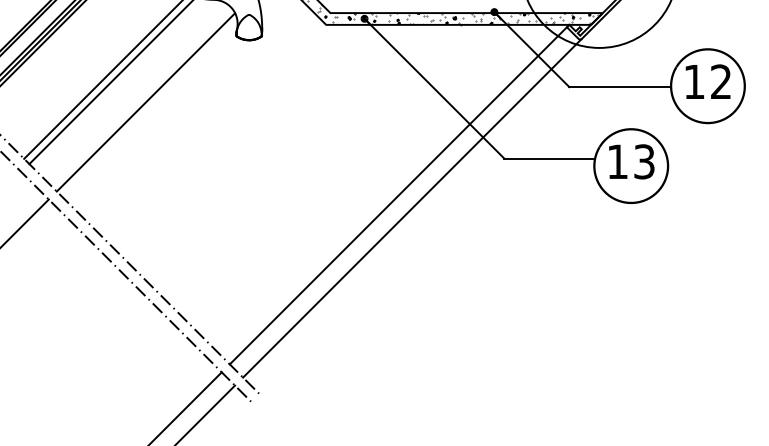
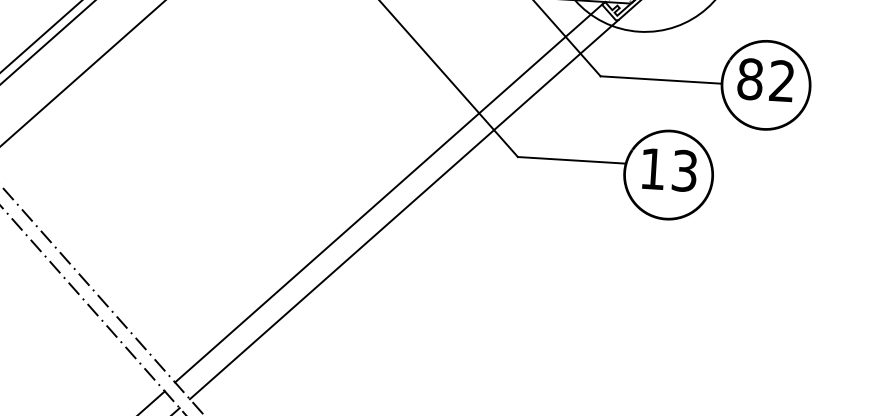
text: (694, 81) -> (750, 78), 12 -> 82

